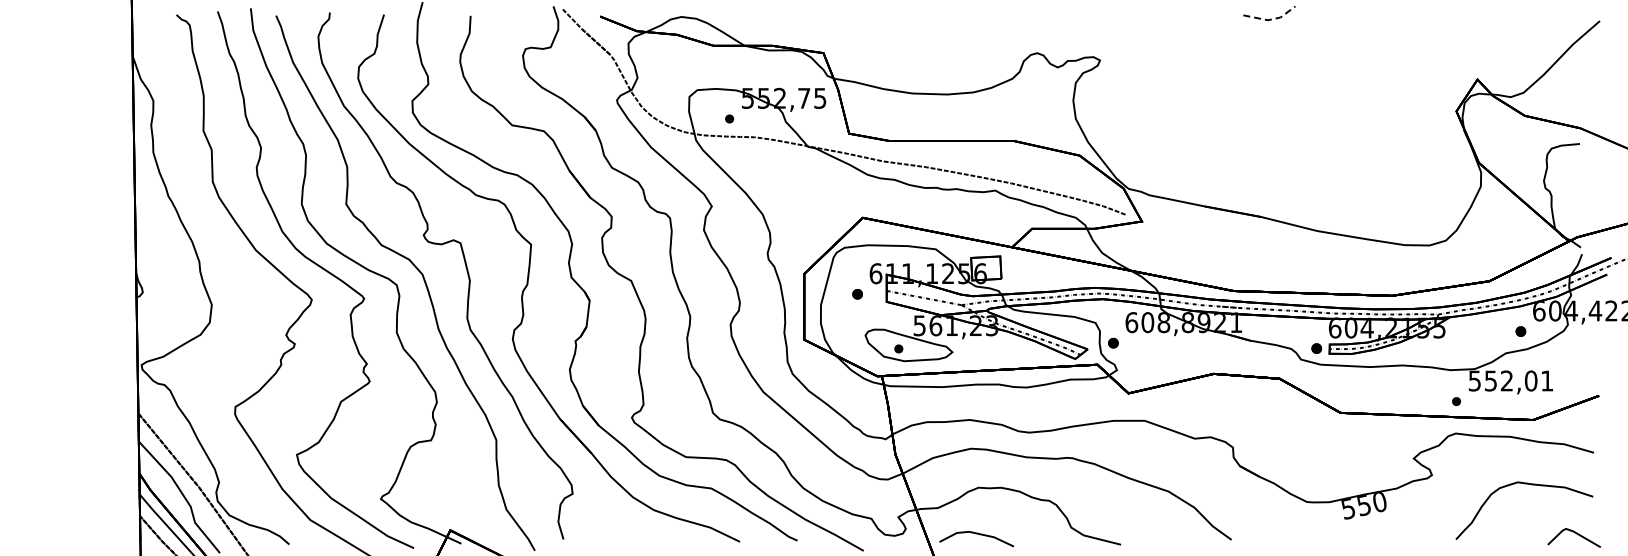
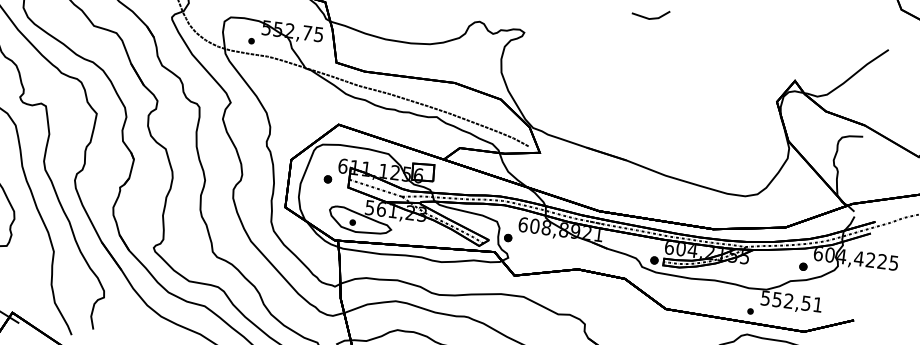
line: (1270, 19) -> (651, 18), dashed -> solid
text: (1530, 380) -> (805, 302), 552,01 -> 552,51

